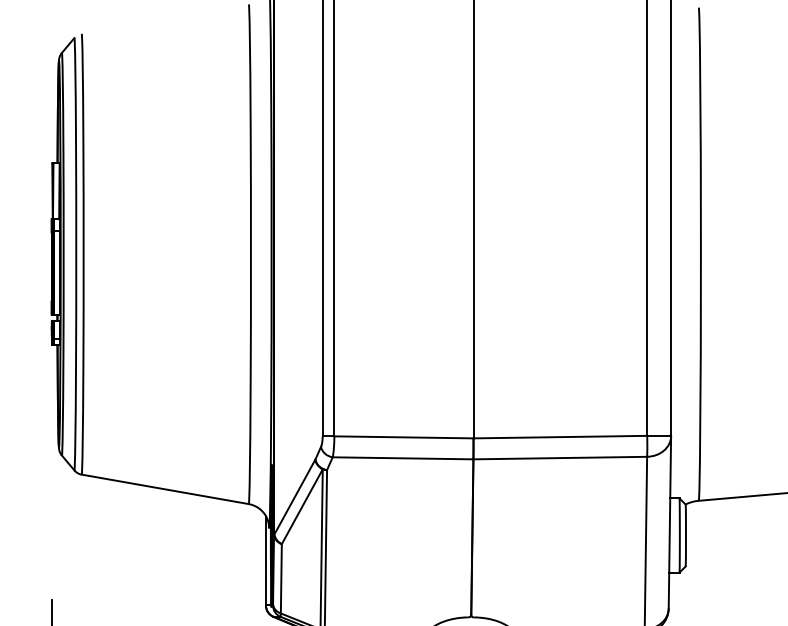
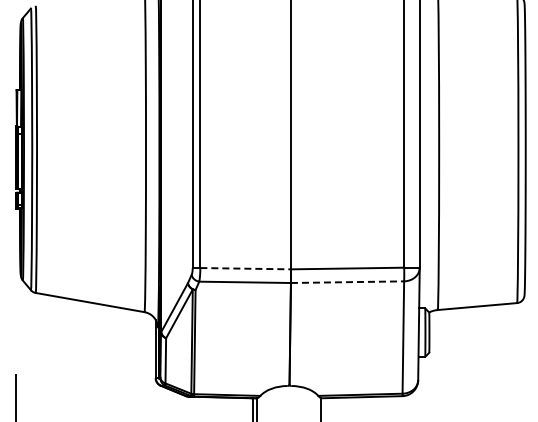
line: (405, 437) -> (246, 268), solid -> dashed
line: (560, 458) -> (347, 282), solid -> dashed

